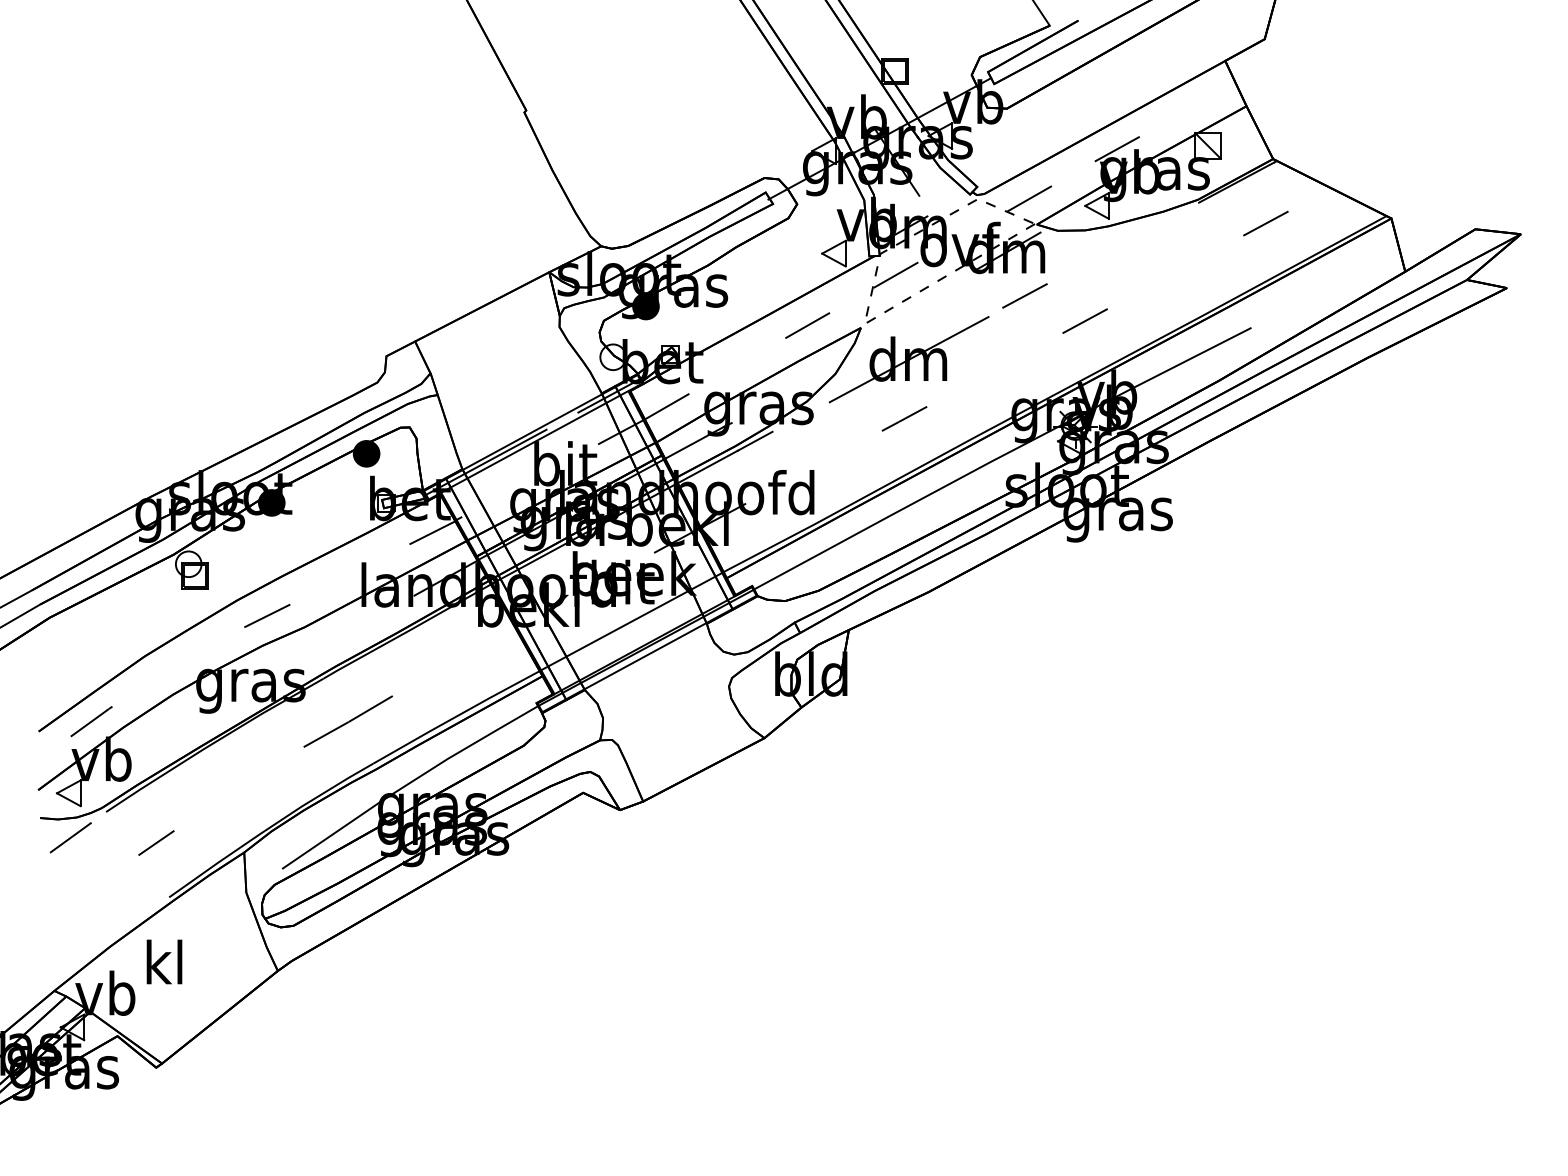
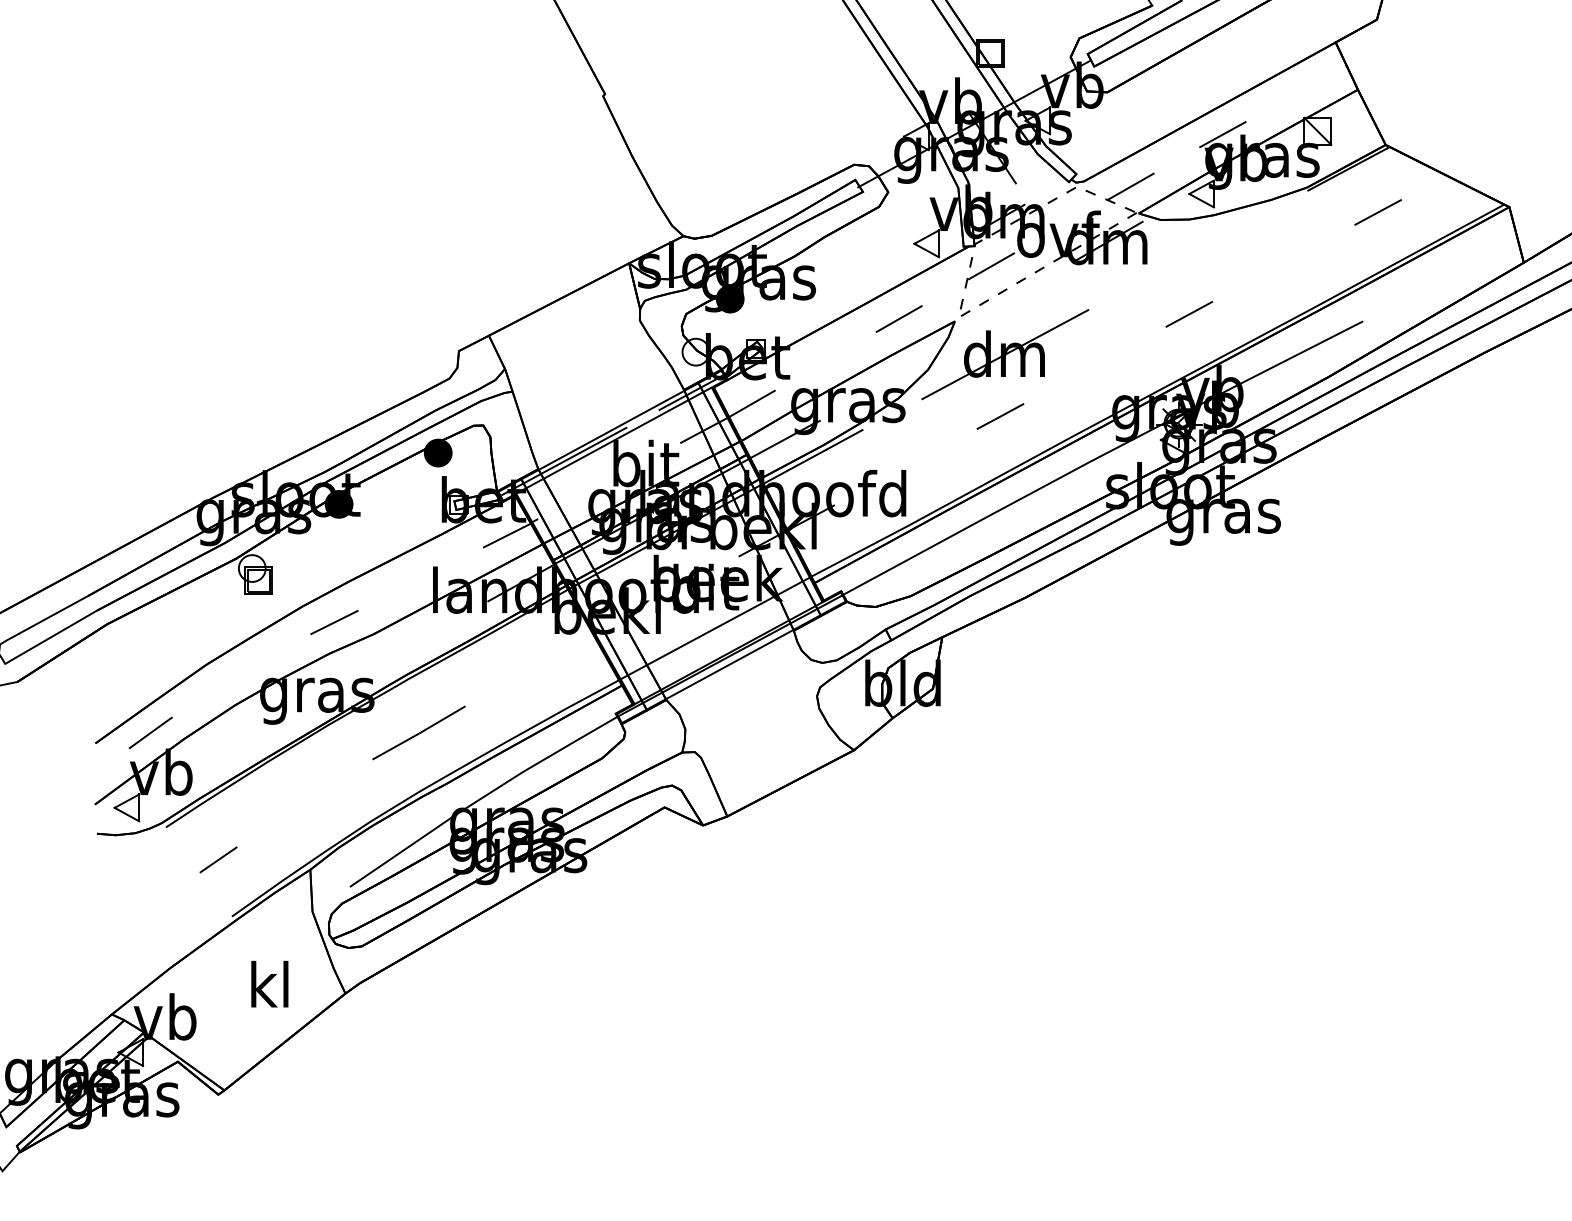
line: (1024, 295) -> (1125, 287), removed
line: (70, 837) -> (128, 854), removed
text: (164, 961) -> (269, 983), moved

